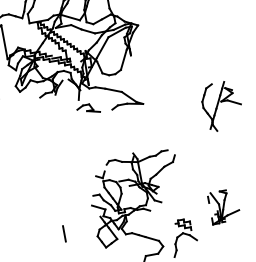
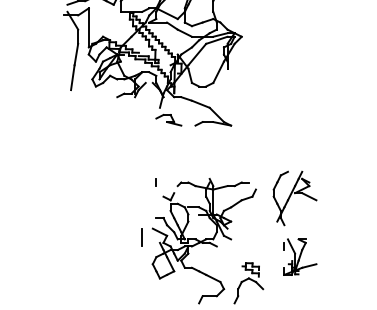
part: (221, 106) -> (294, 198), moved
line: (86, 165) -> (155, 182), added
line: (63, 233) -> (141, 237), moved

